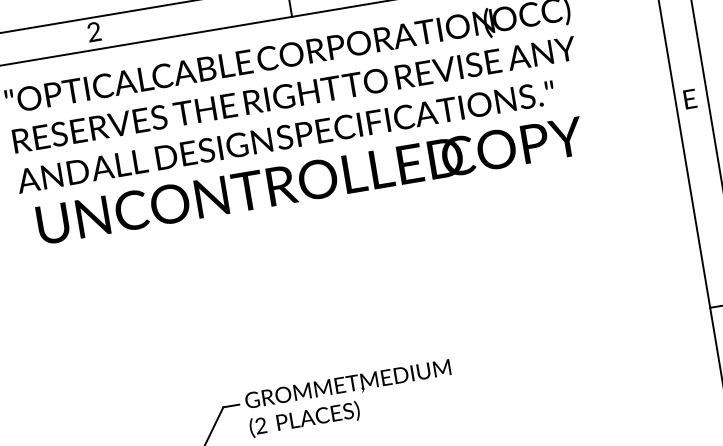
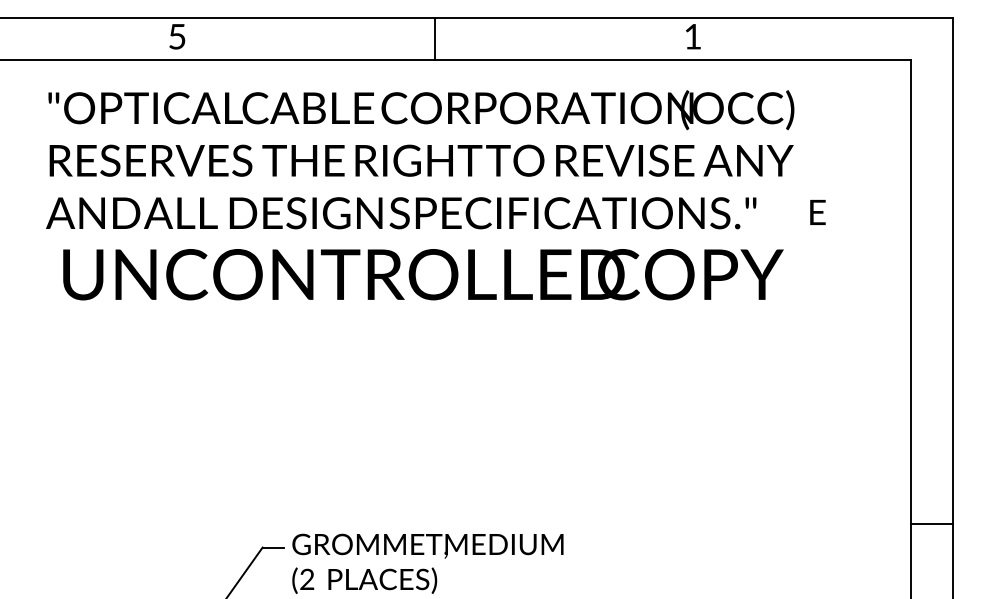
text: (93, 31) -> (176, 36), 2 -> 5
text: (690, 99) -> (817, 212), moved

